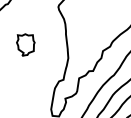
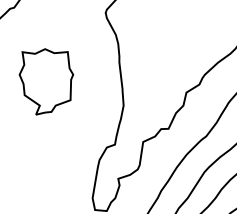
part: (25, 44) -> (46, 80), size x1.67

